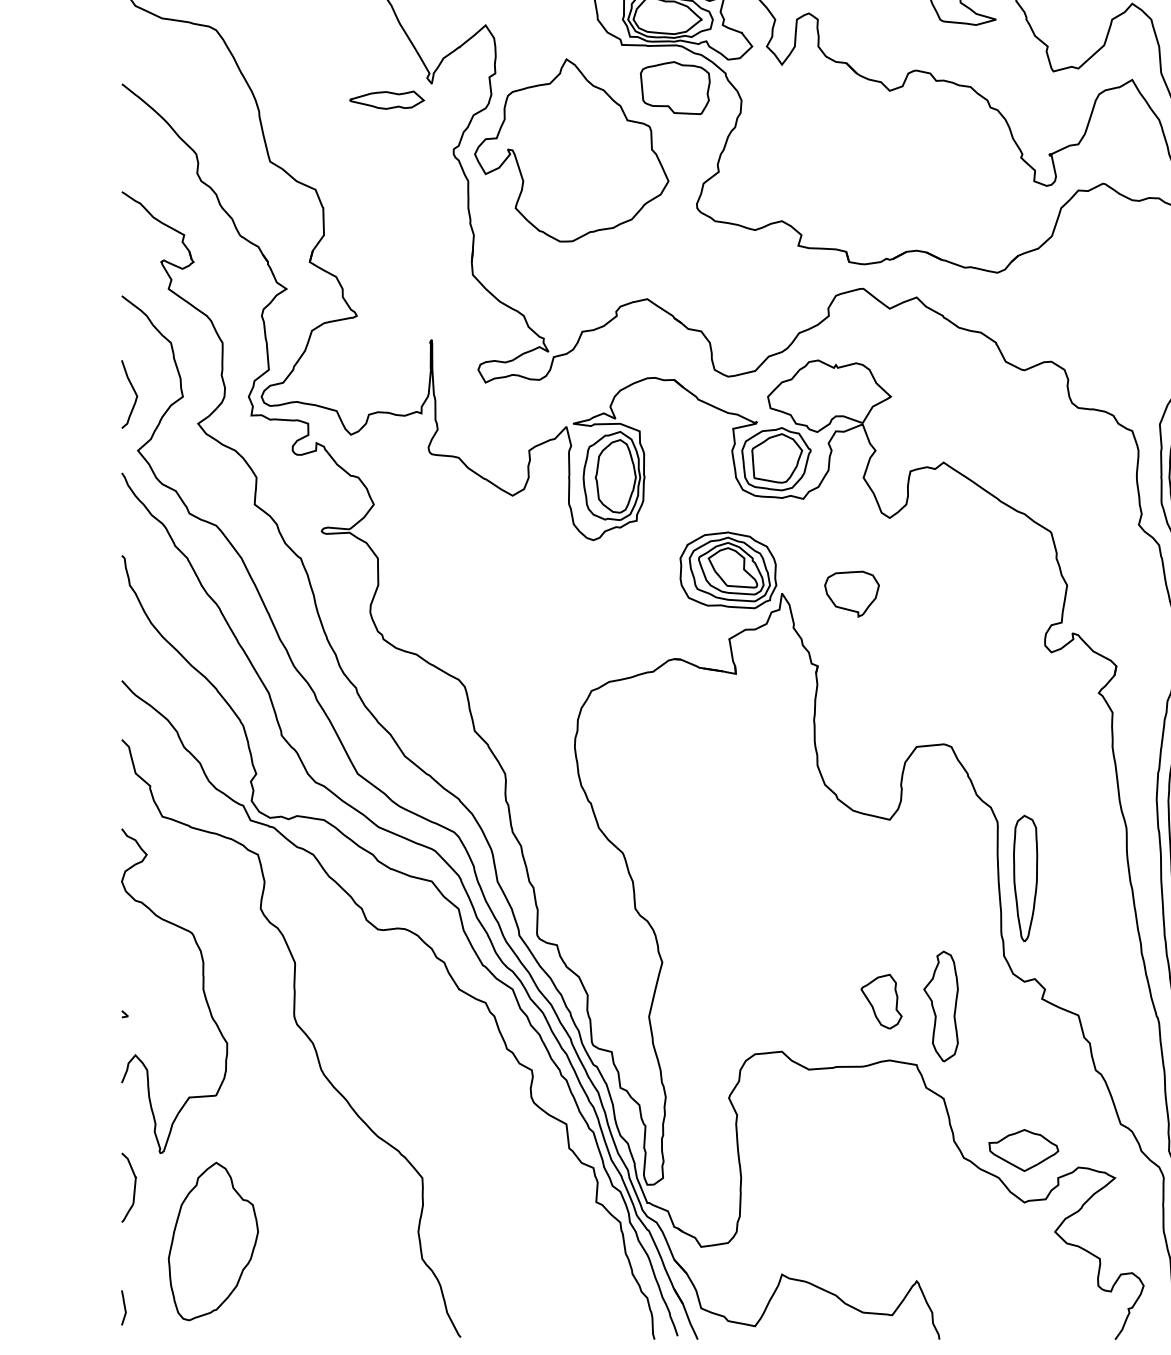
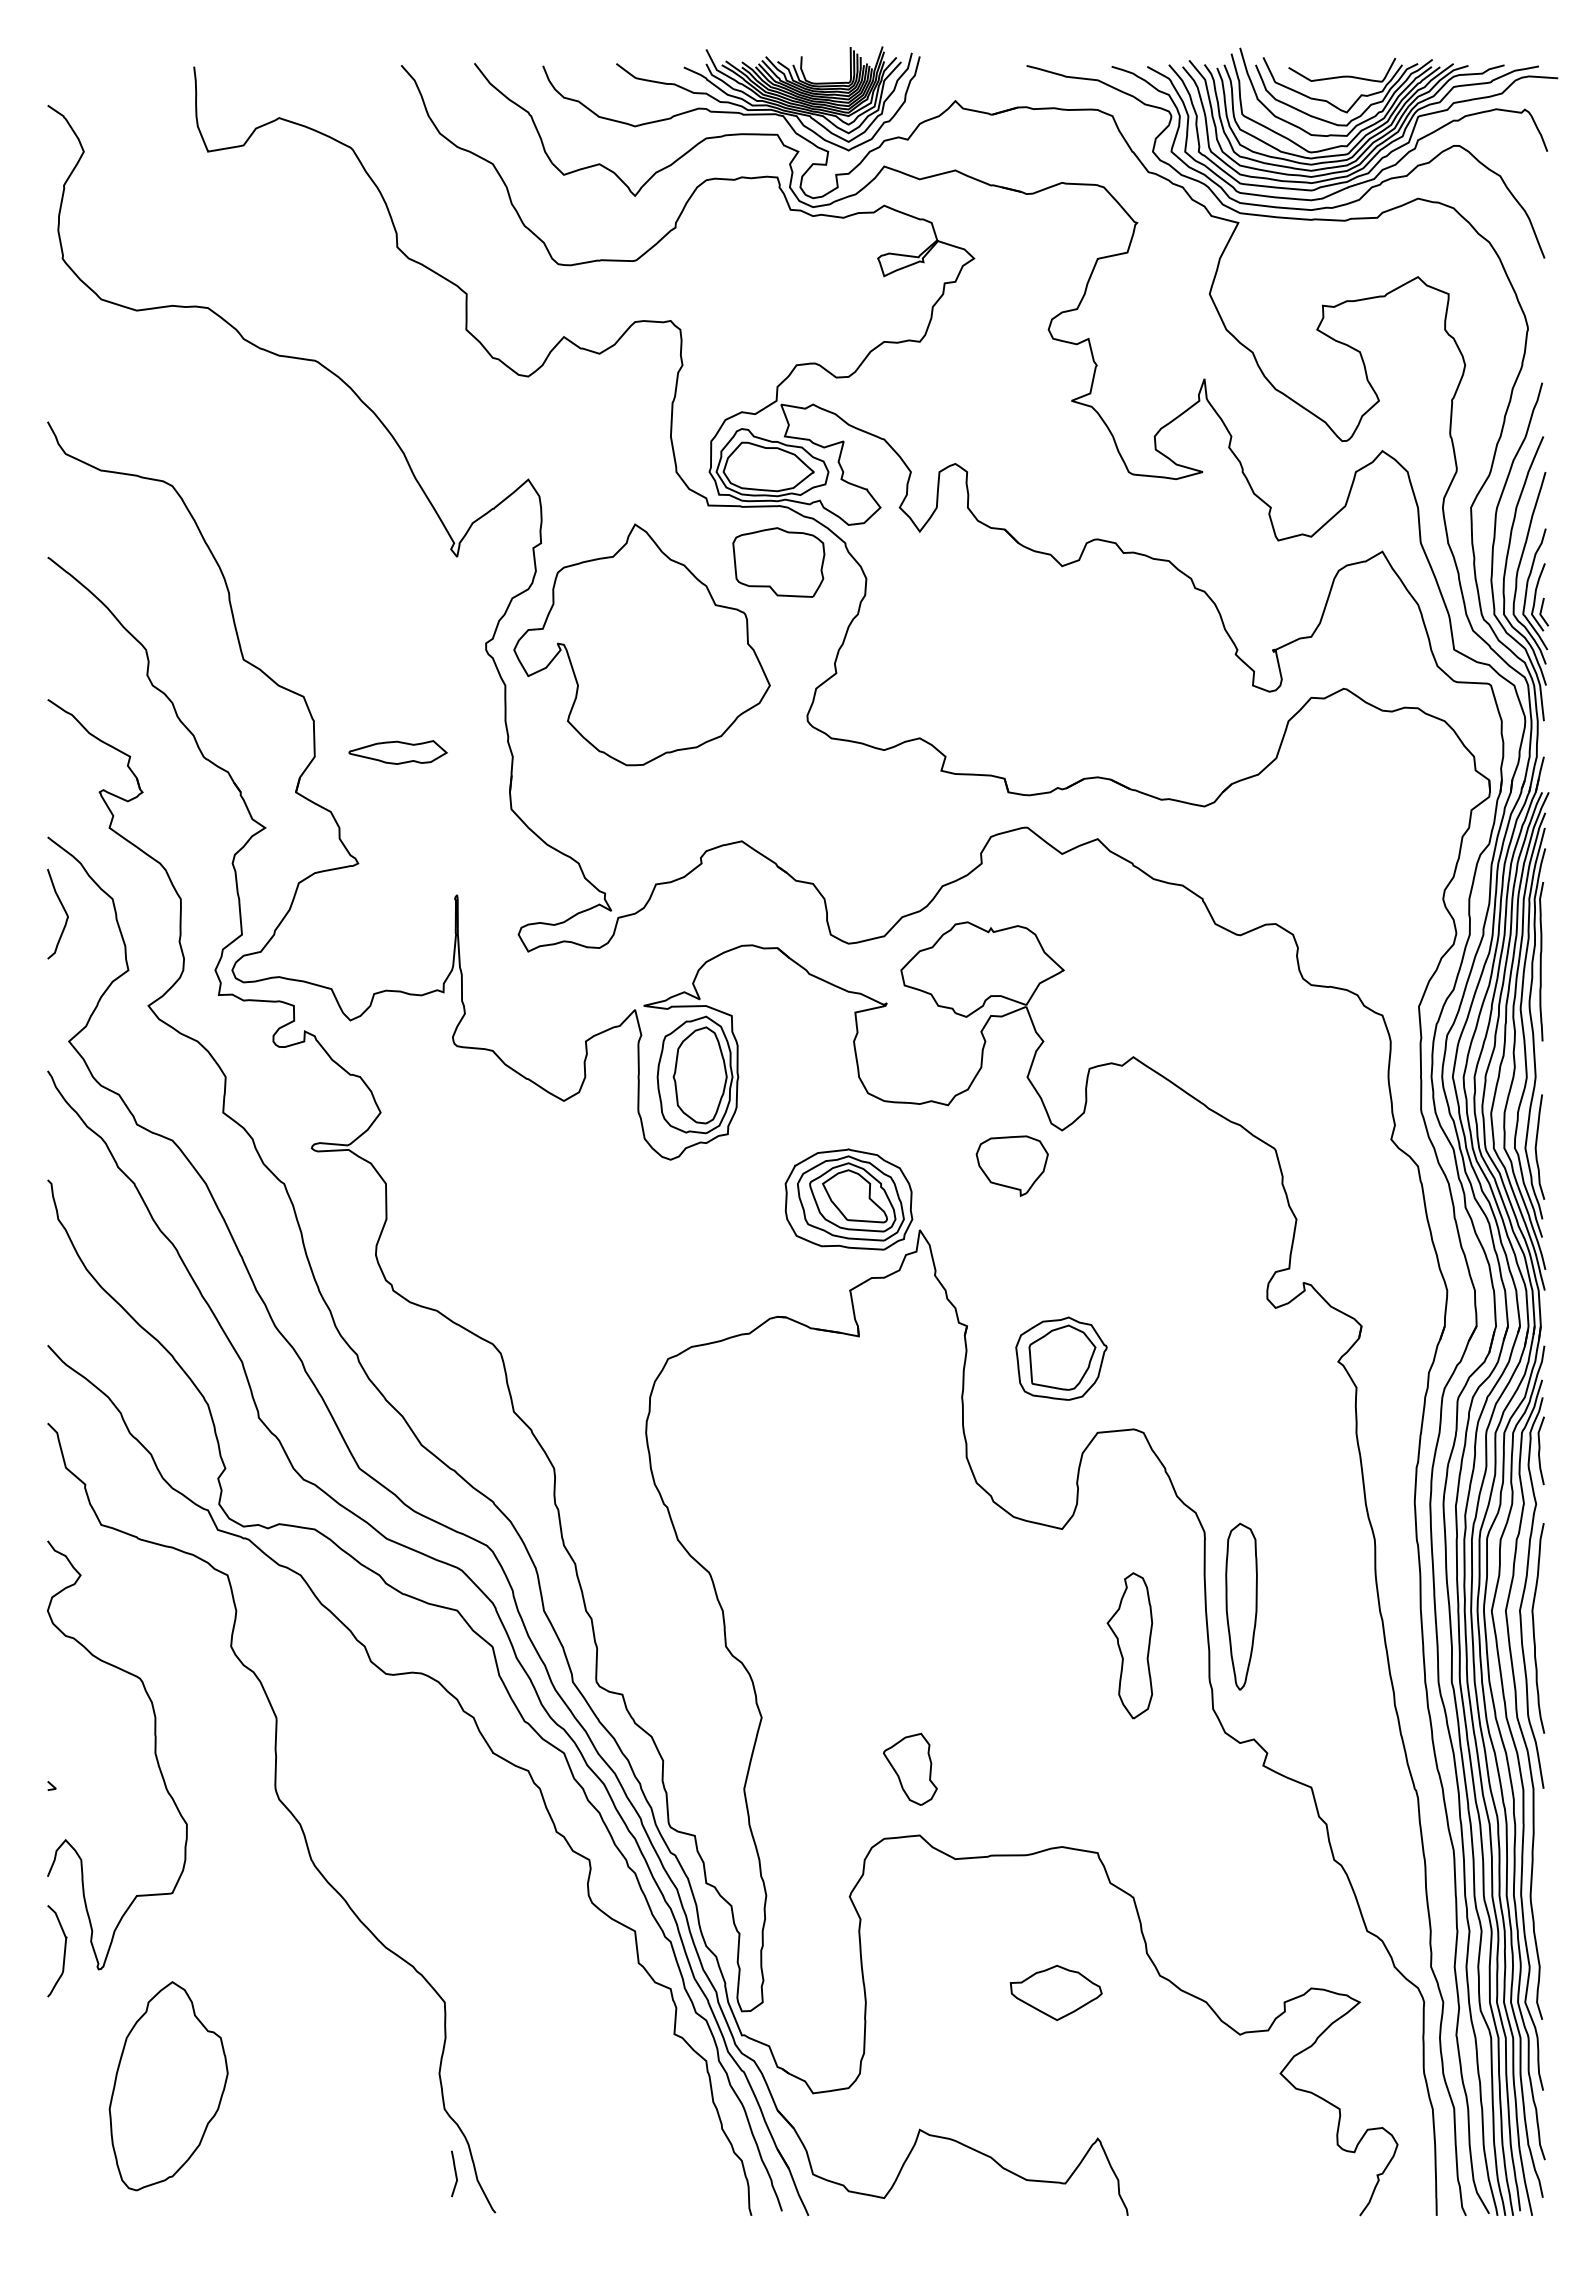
part: (386, 100) -> (397, 752), moved
curve: (134, 392) -> (64, 911), moved
part: (776, 459) -> (1061, 1358), moved
part: (851, 593) -> (1011, 1165), moved
part: (881, 1001) -> (910, 1768), moved
part: (940, 1006) -> (1129, 1645), moved
part: (1023, 1150) -> (1055, 1992), moved
curve: (133, 1189) -> (63, 1953), moved
line: (123, 1306) -> (454, 2172), moved

